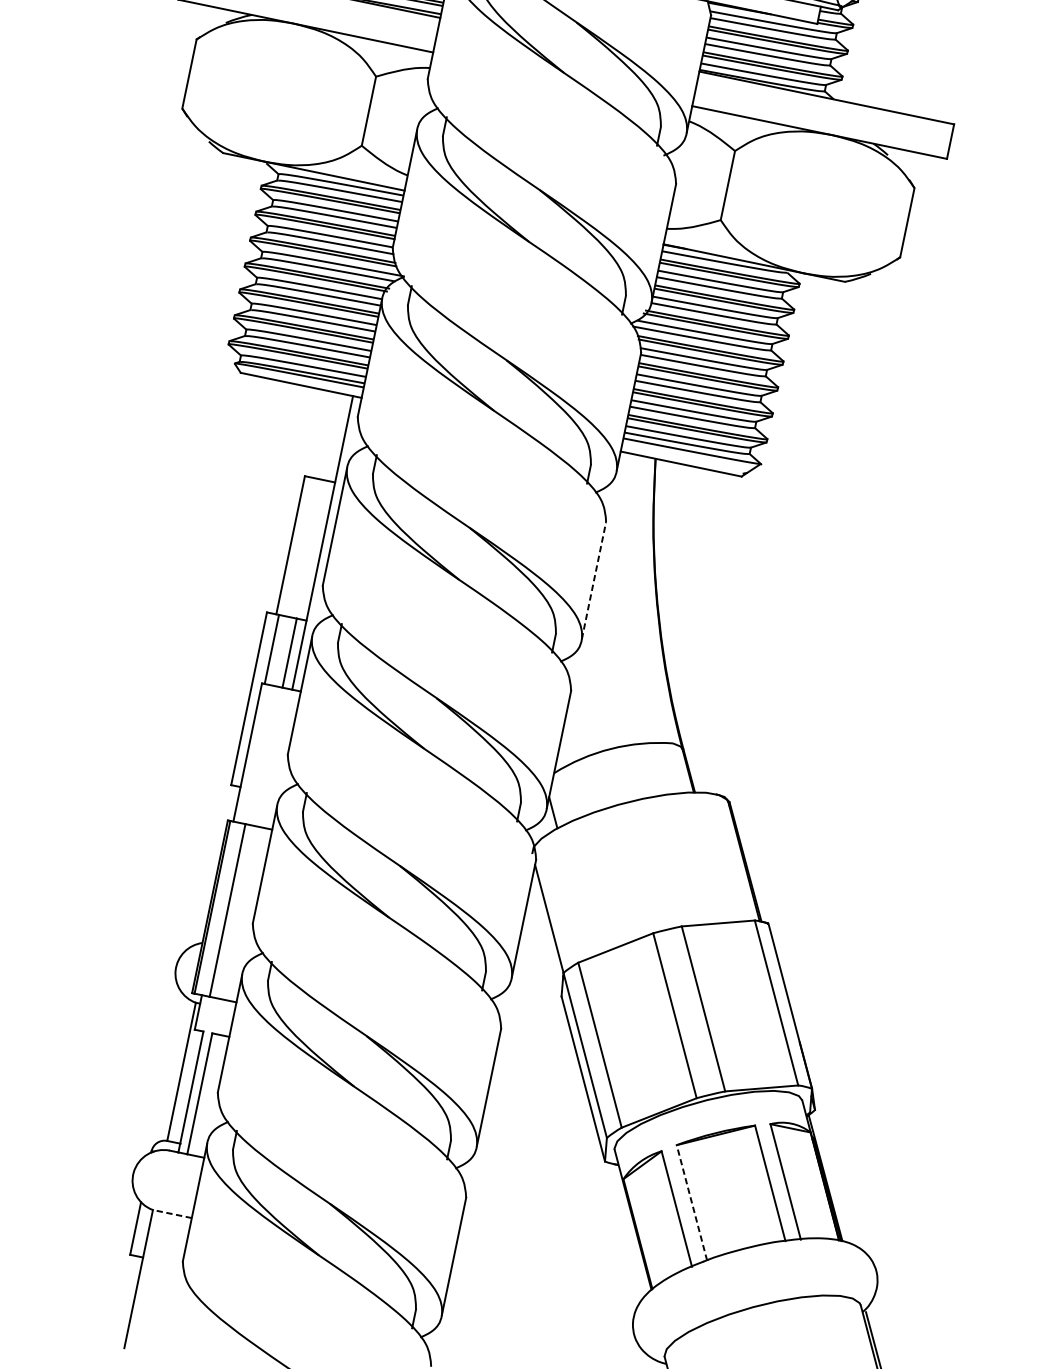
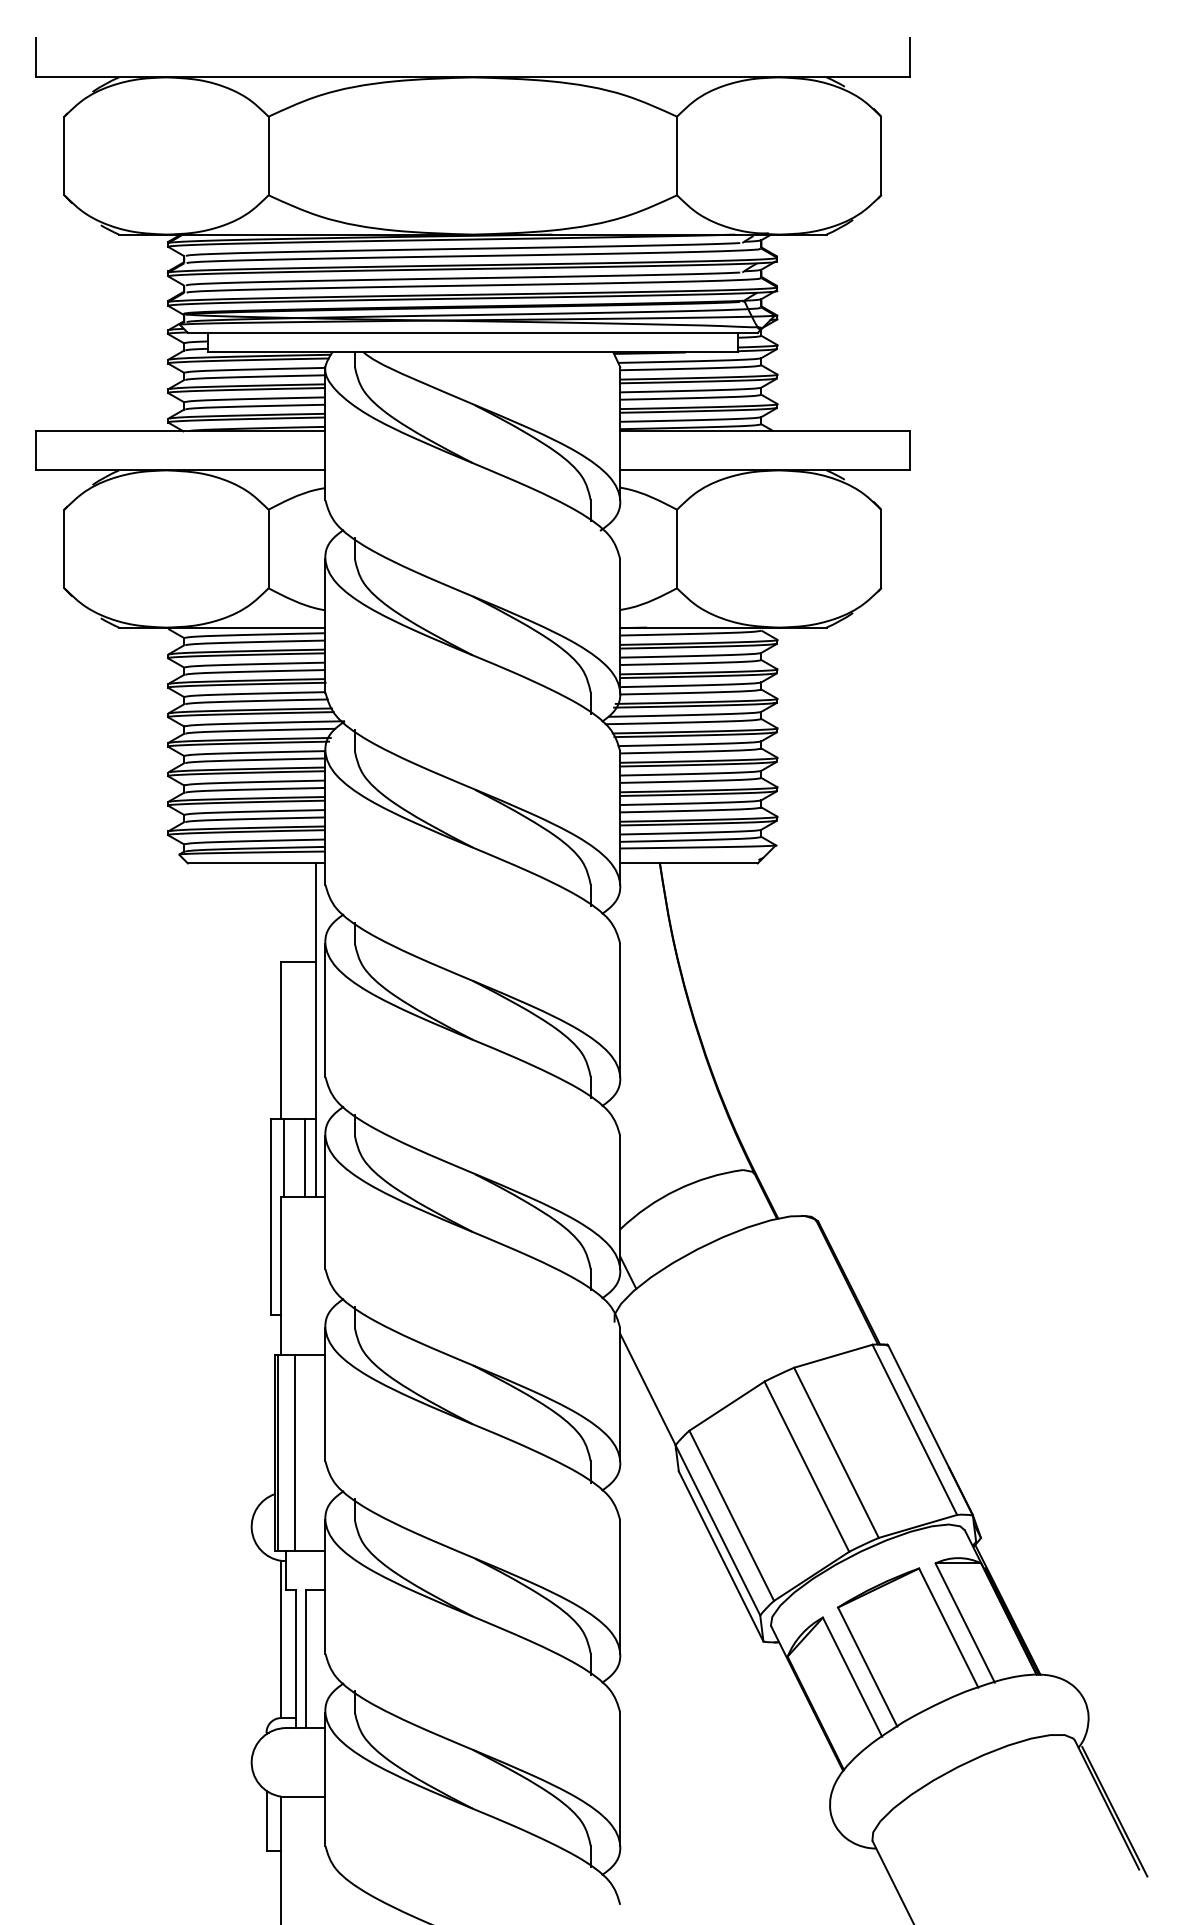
line: (594, 580) -> (620, 1010), dashed -> solid
line: (691, 1203) -> (867, 1667), dashed -> solid
line: (171, 1213) -> (302, 1796), dashed -> solid

